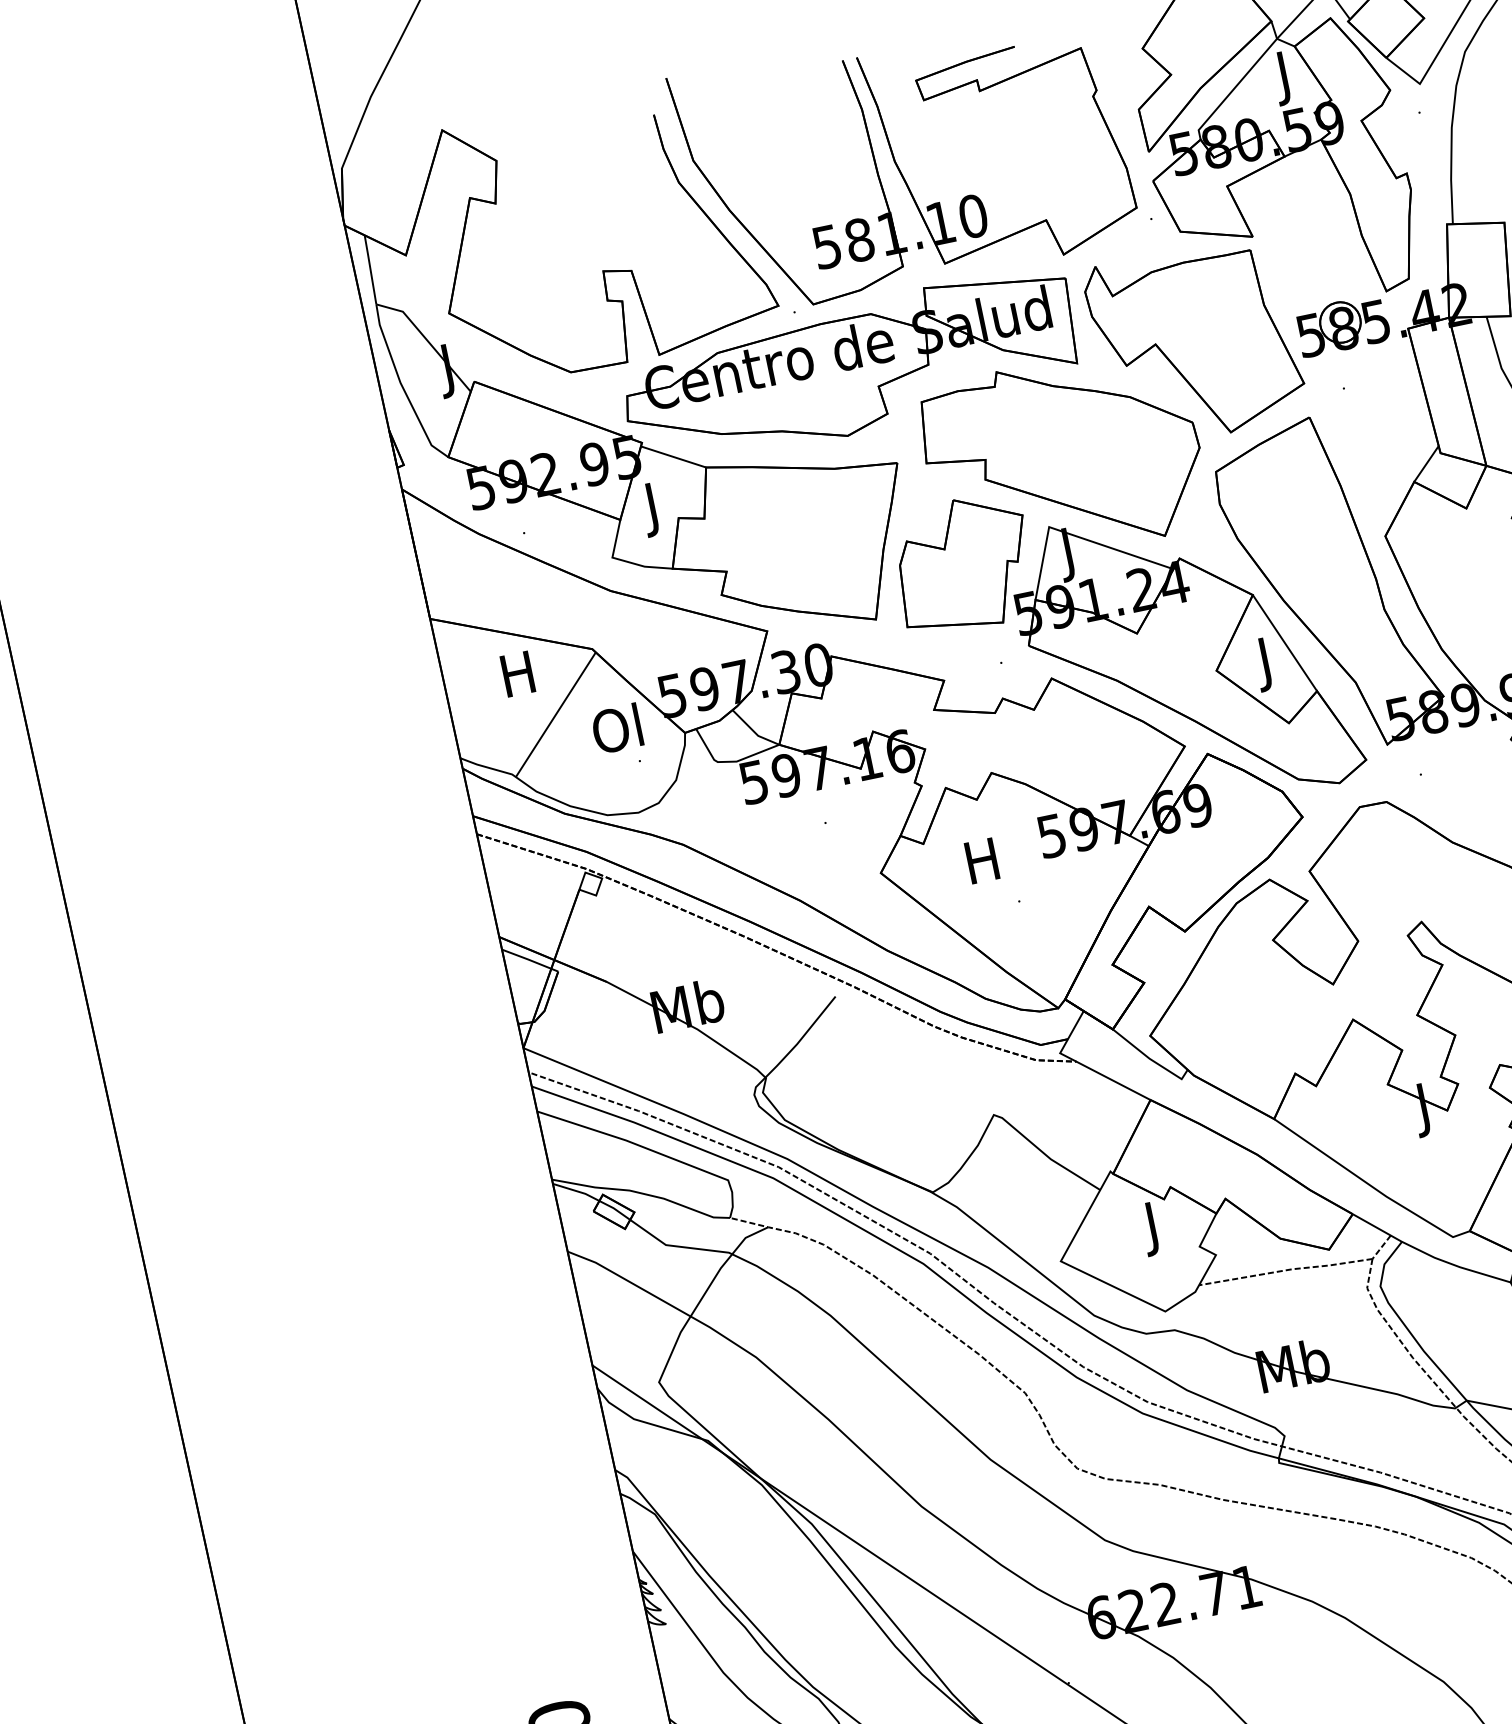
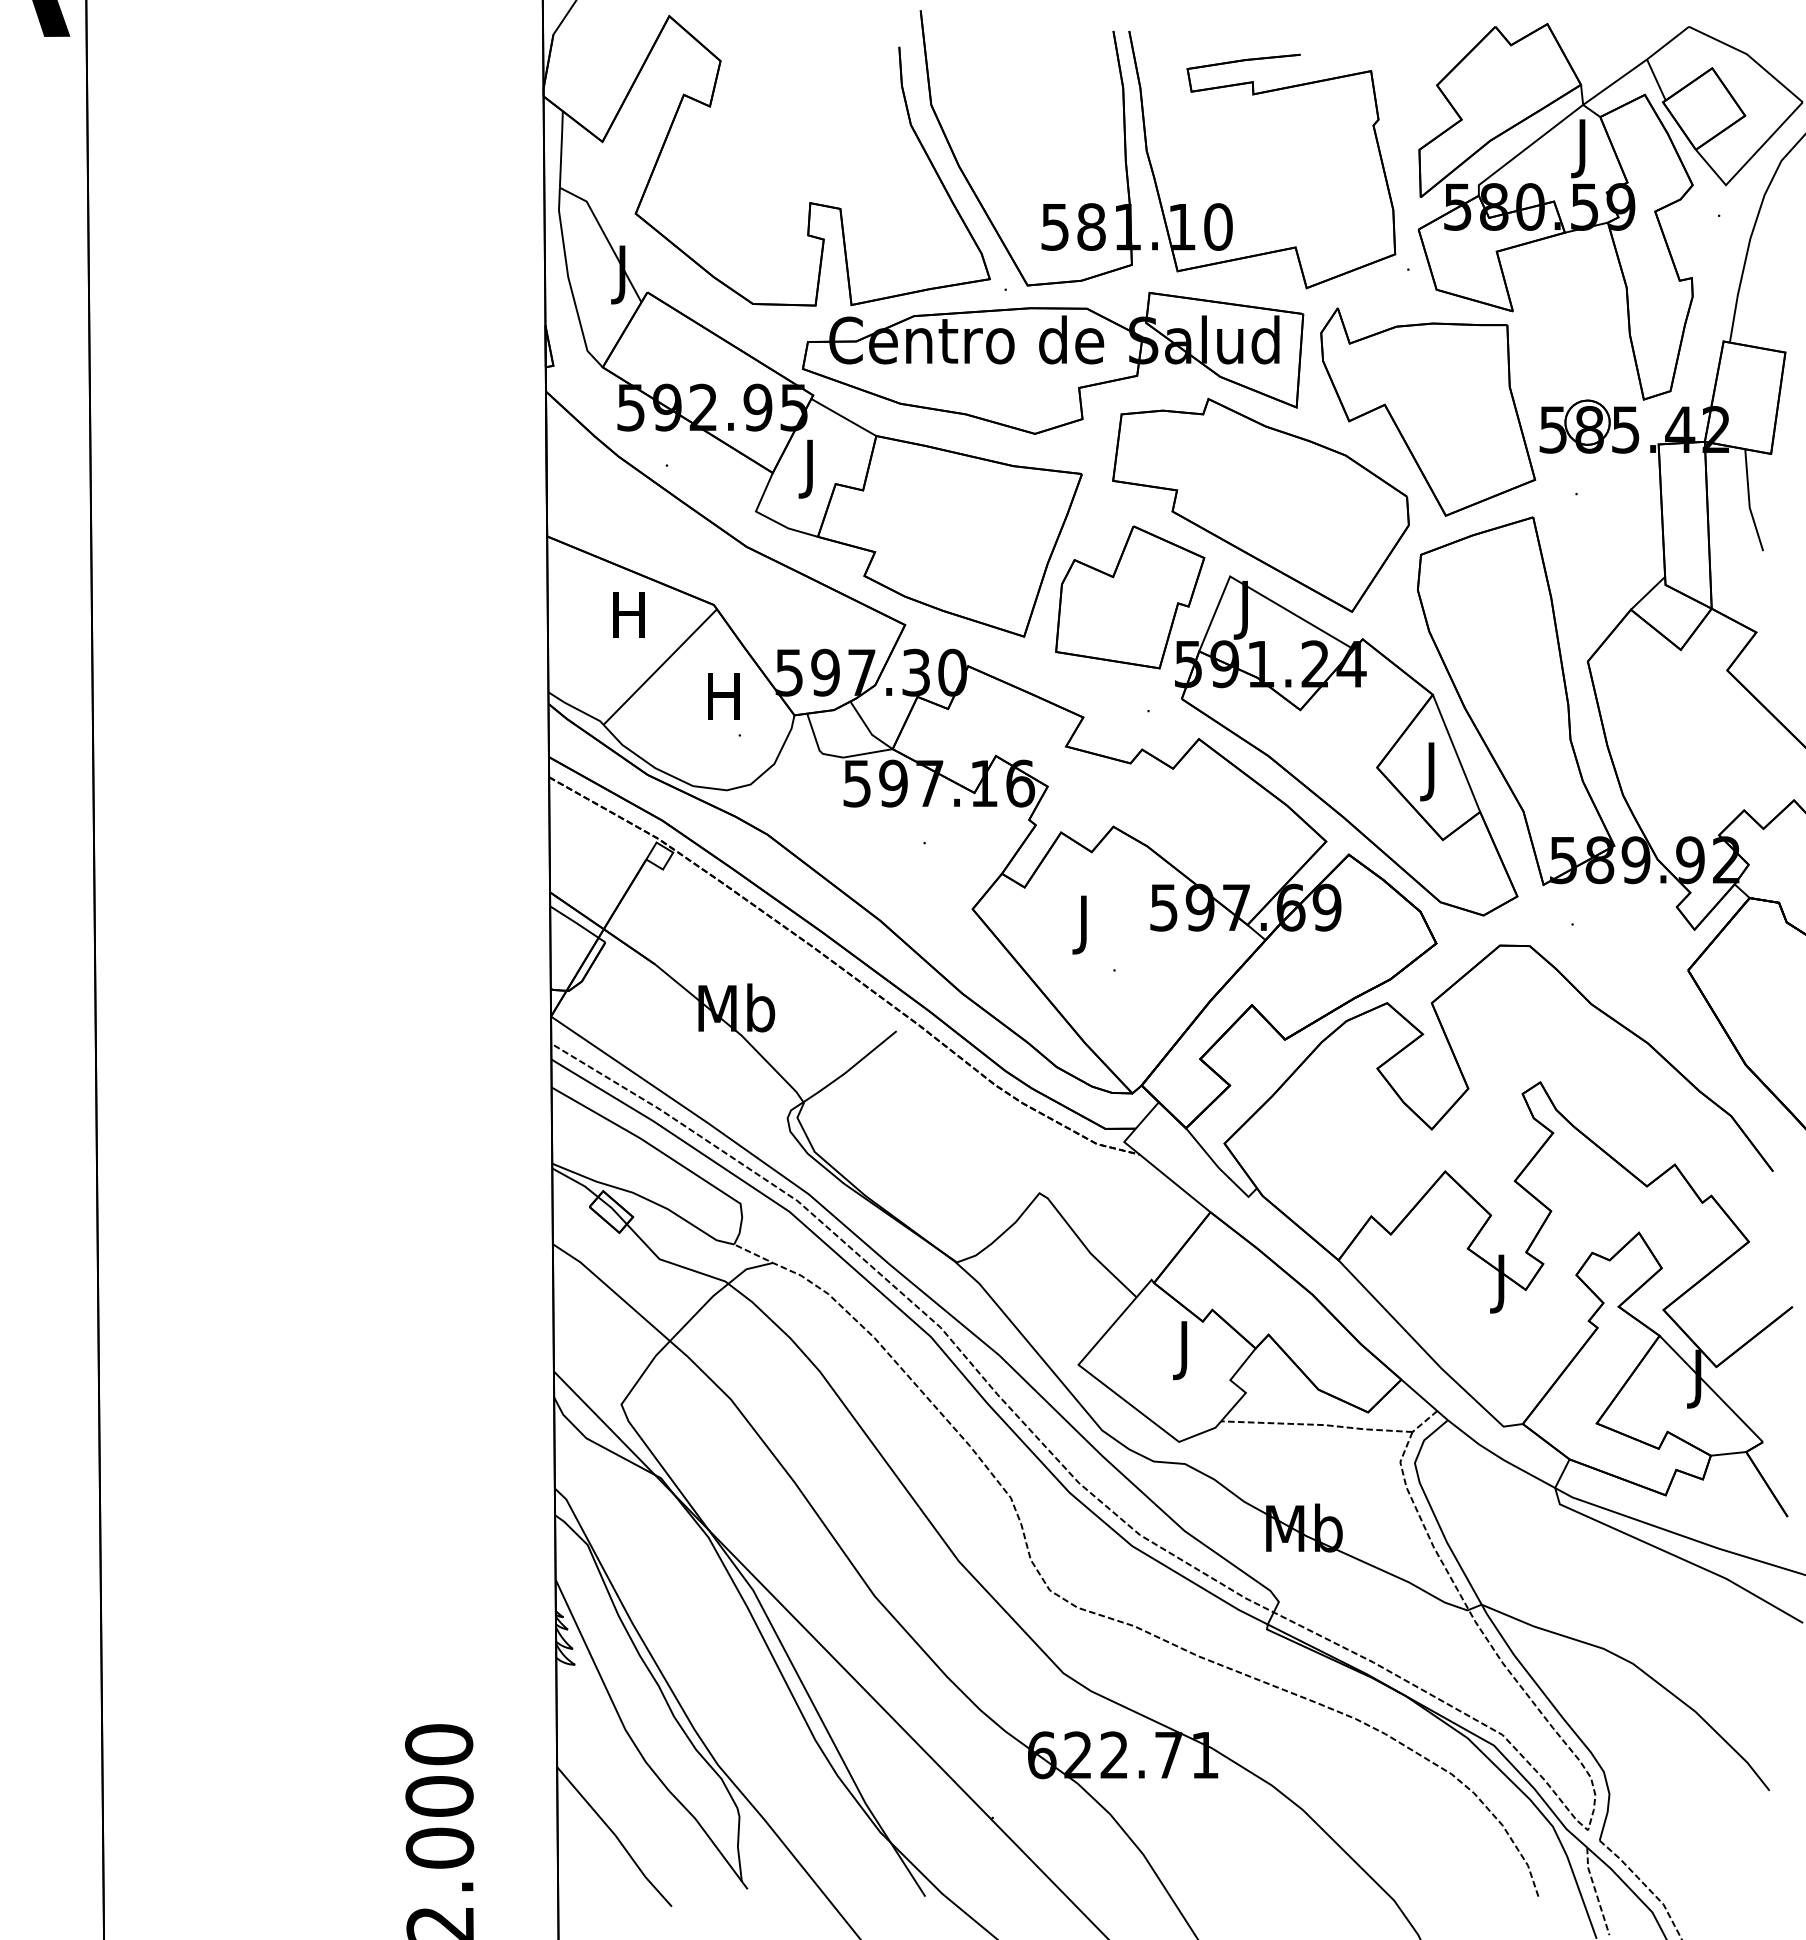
text: (616, 728) -> (722, 695), Ol -> H
text: (982, 866) -> (1083, 924), H -> J

